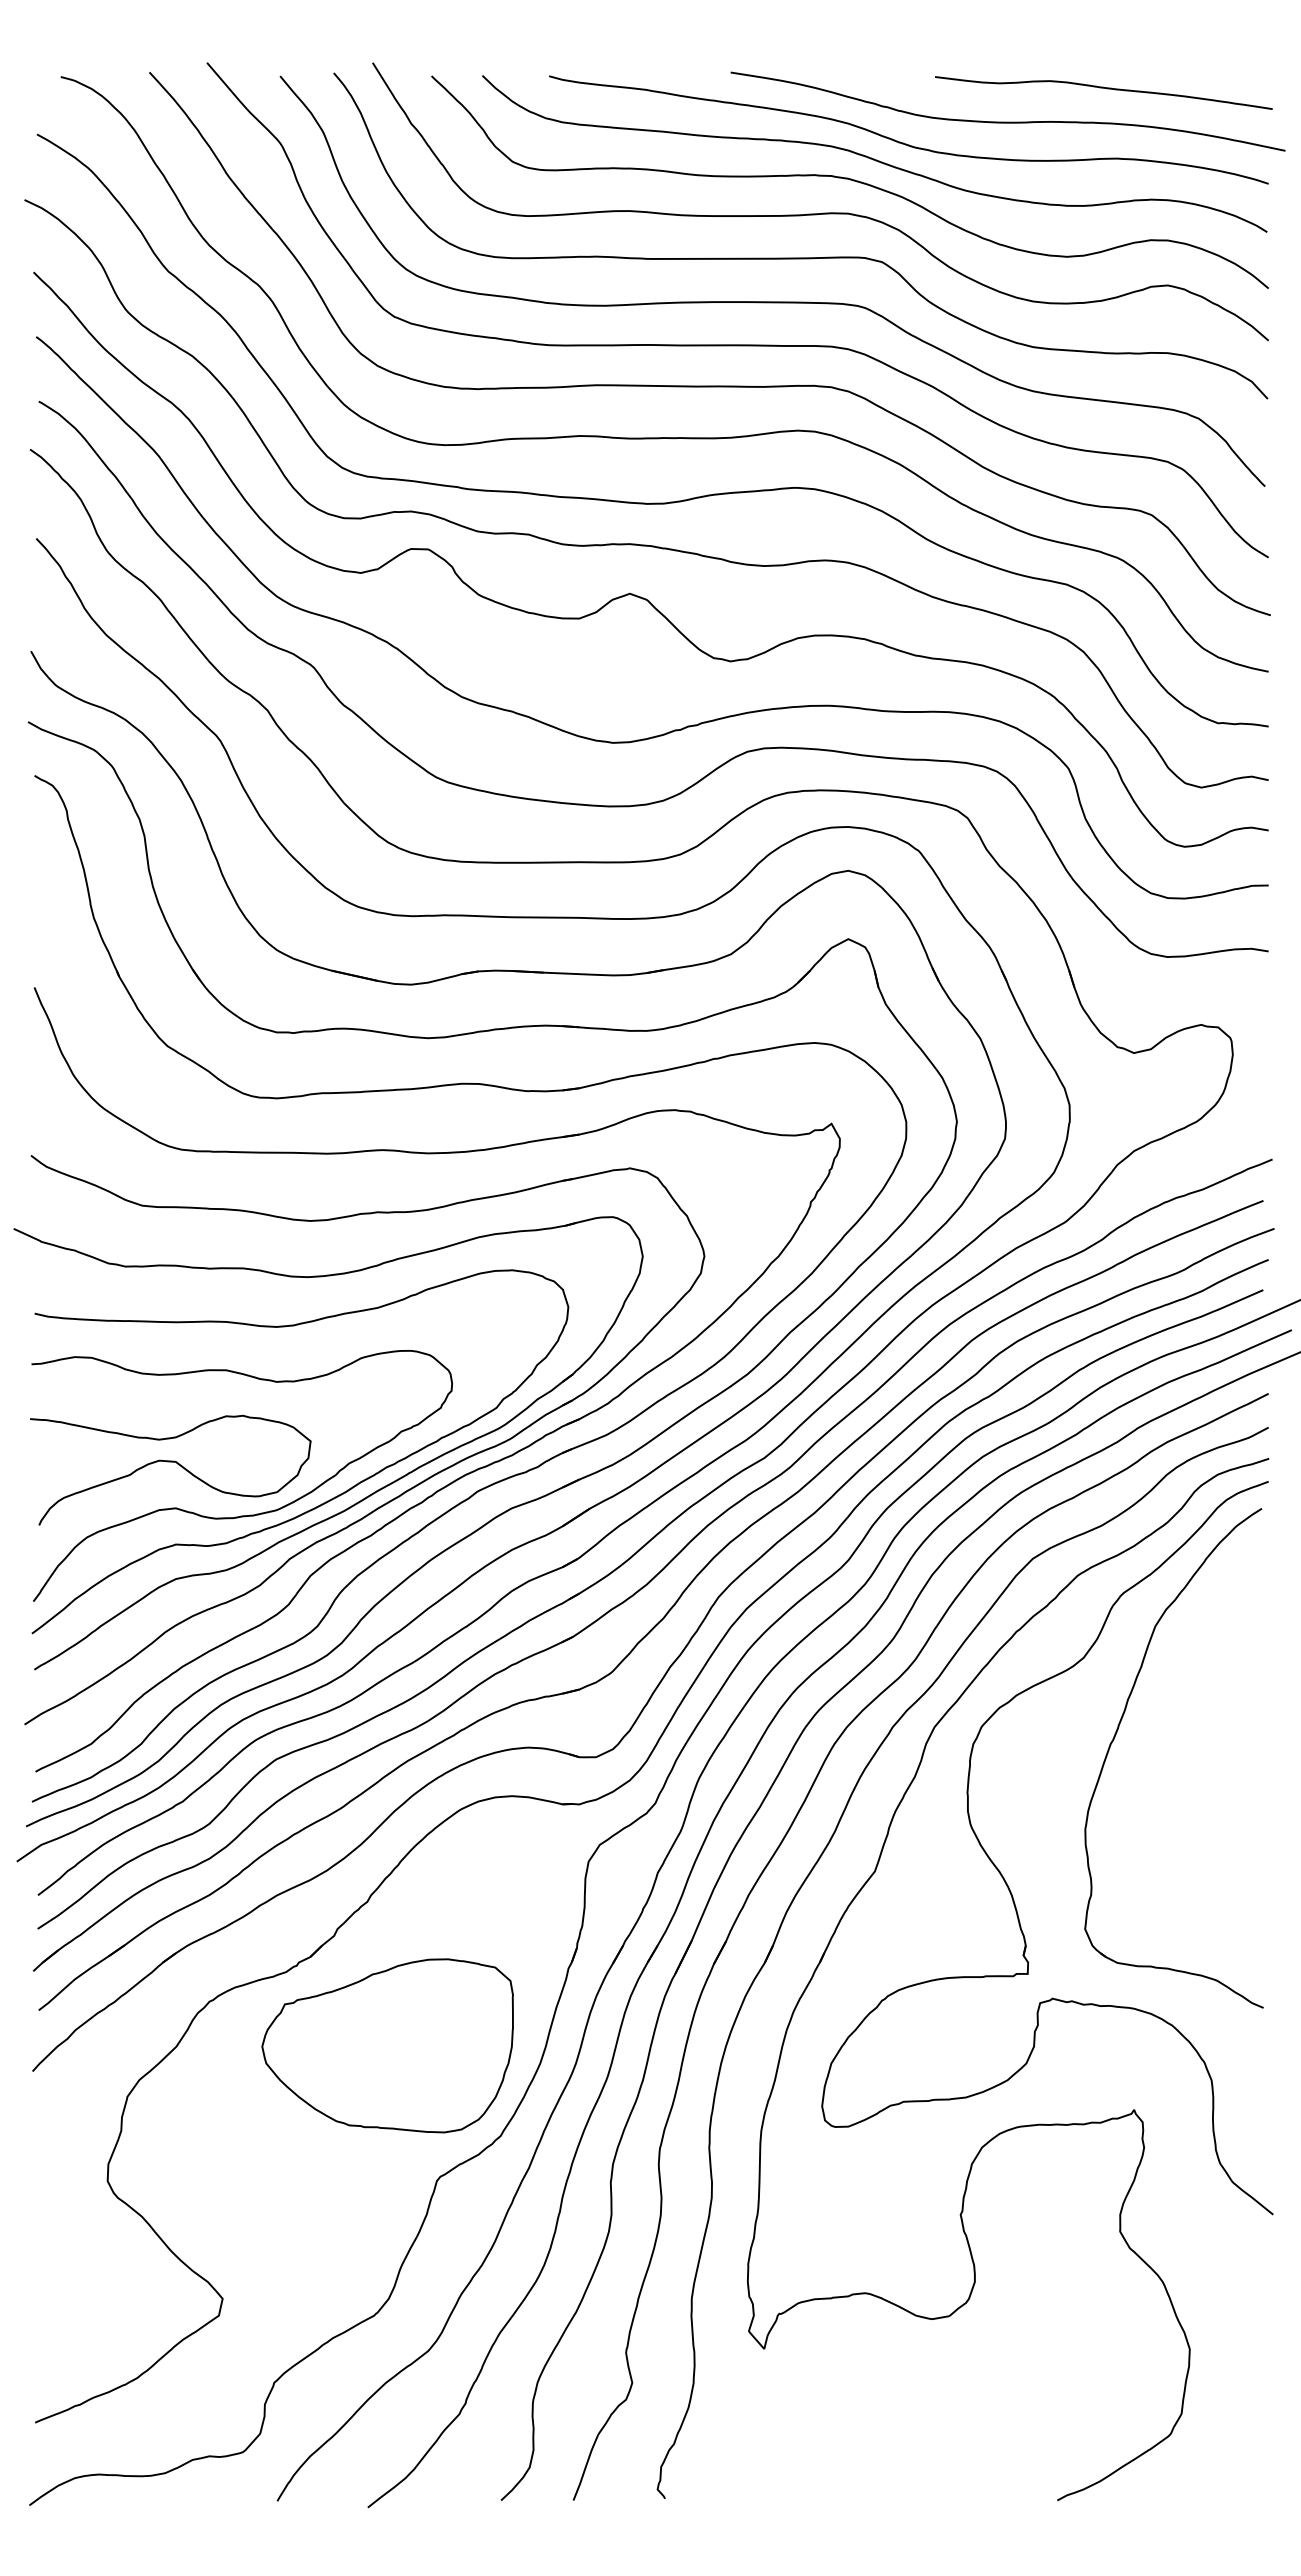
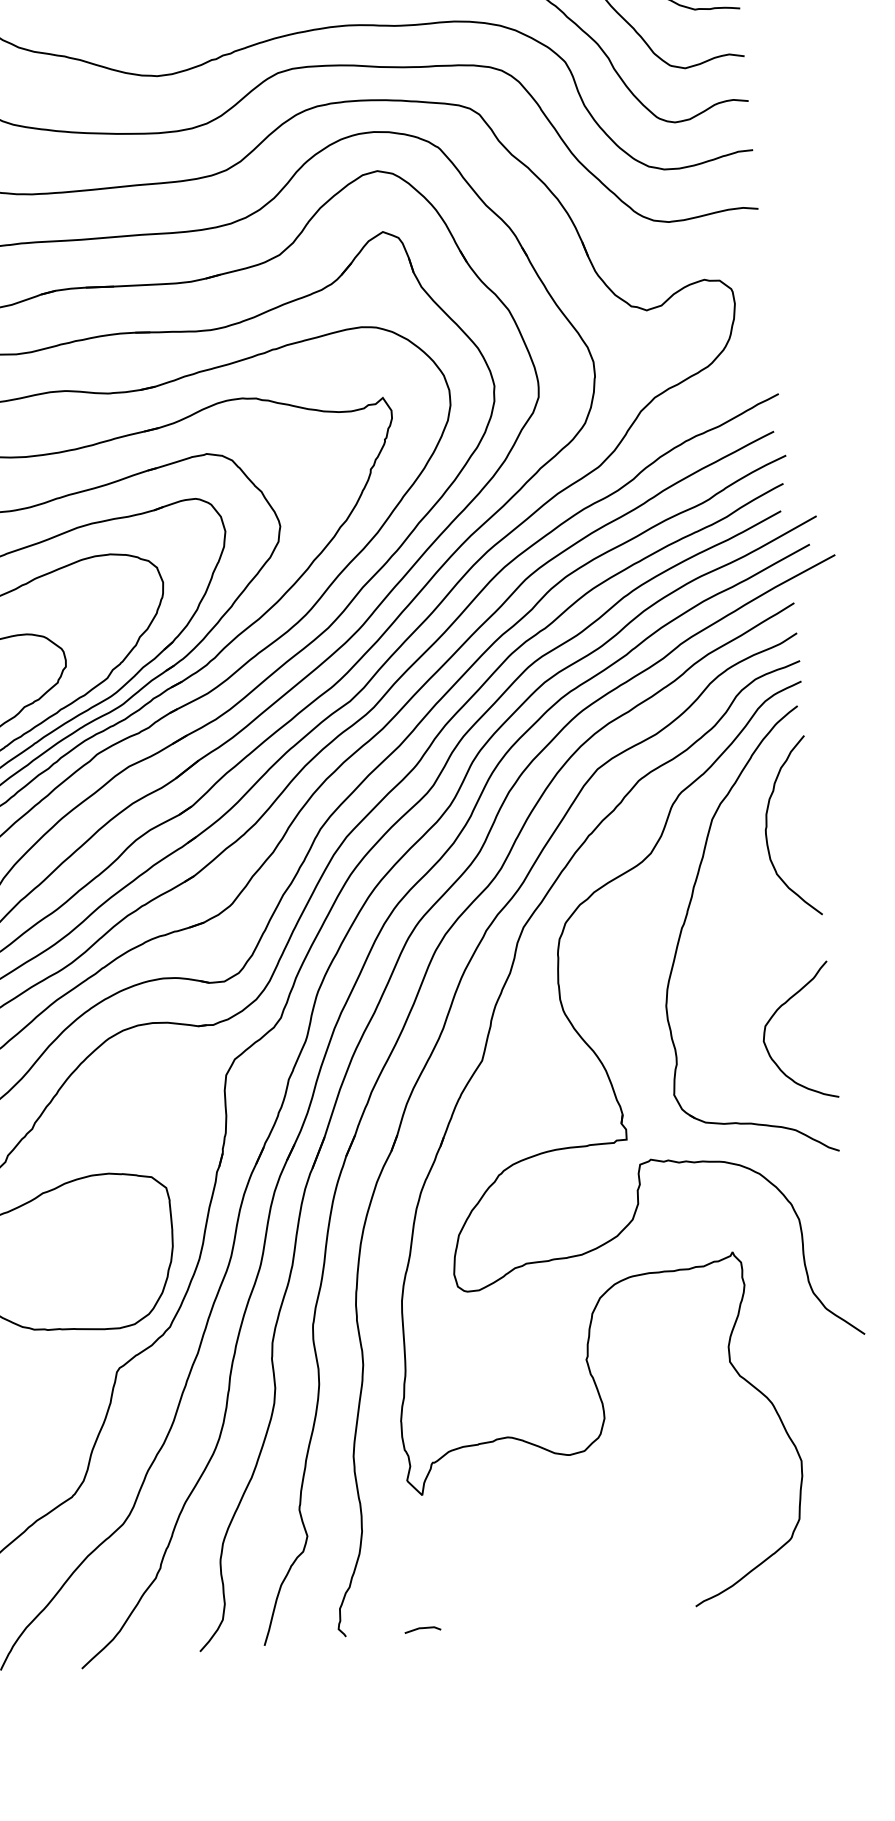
curve: (1216, 1638) -> (767, 825), added
curve: (1206, 1848) -> (775, 1013), added
line: (750, 2497) -> (422, 1628), added

